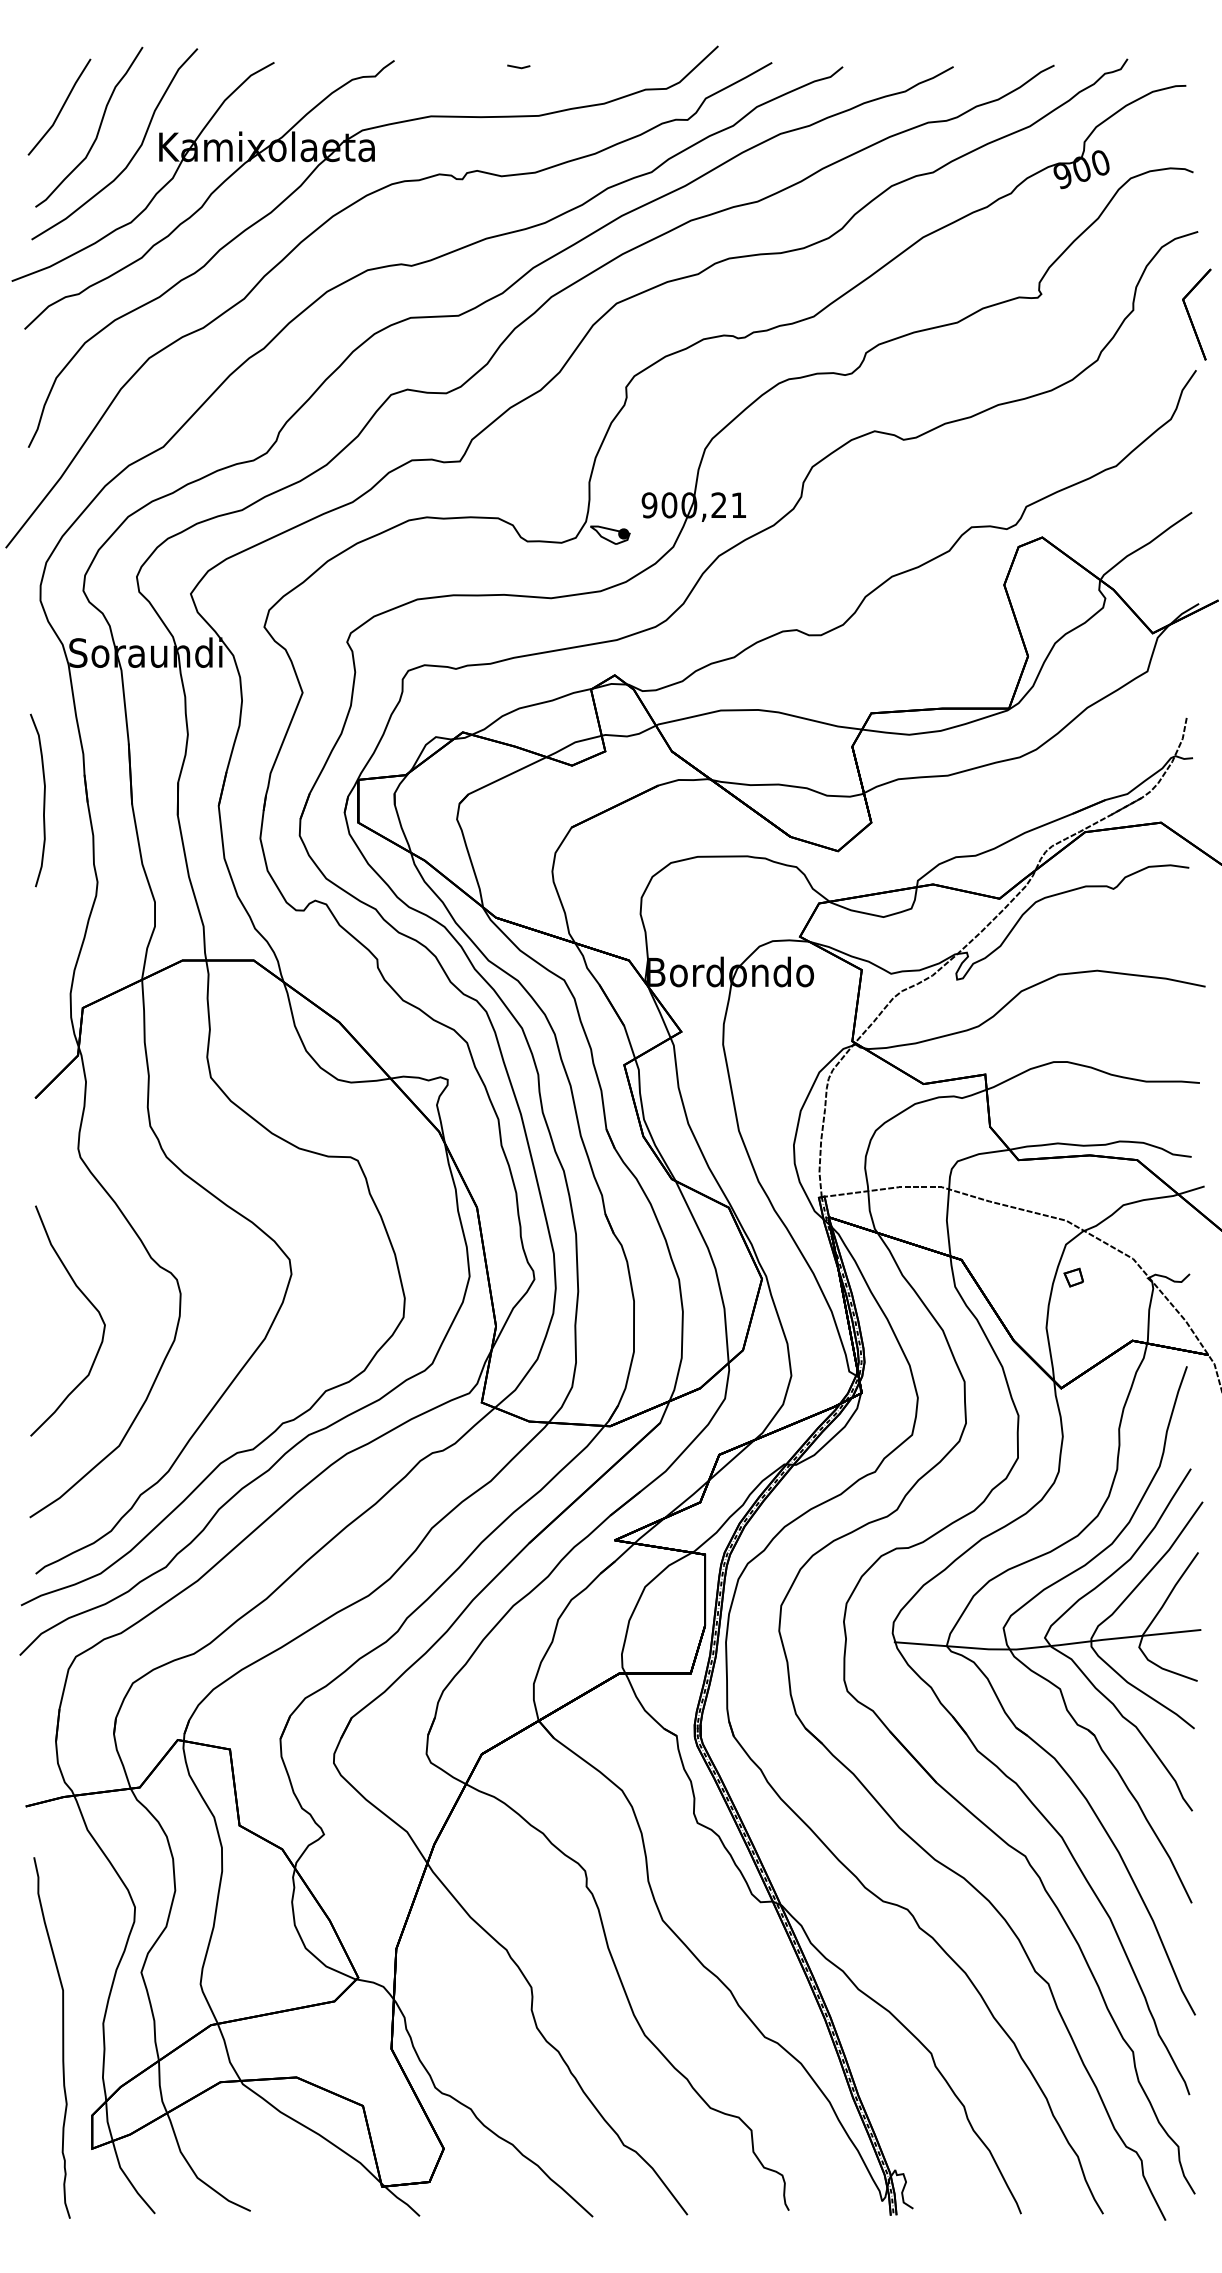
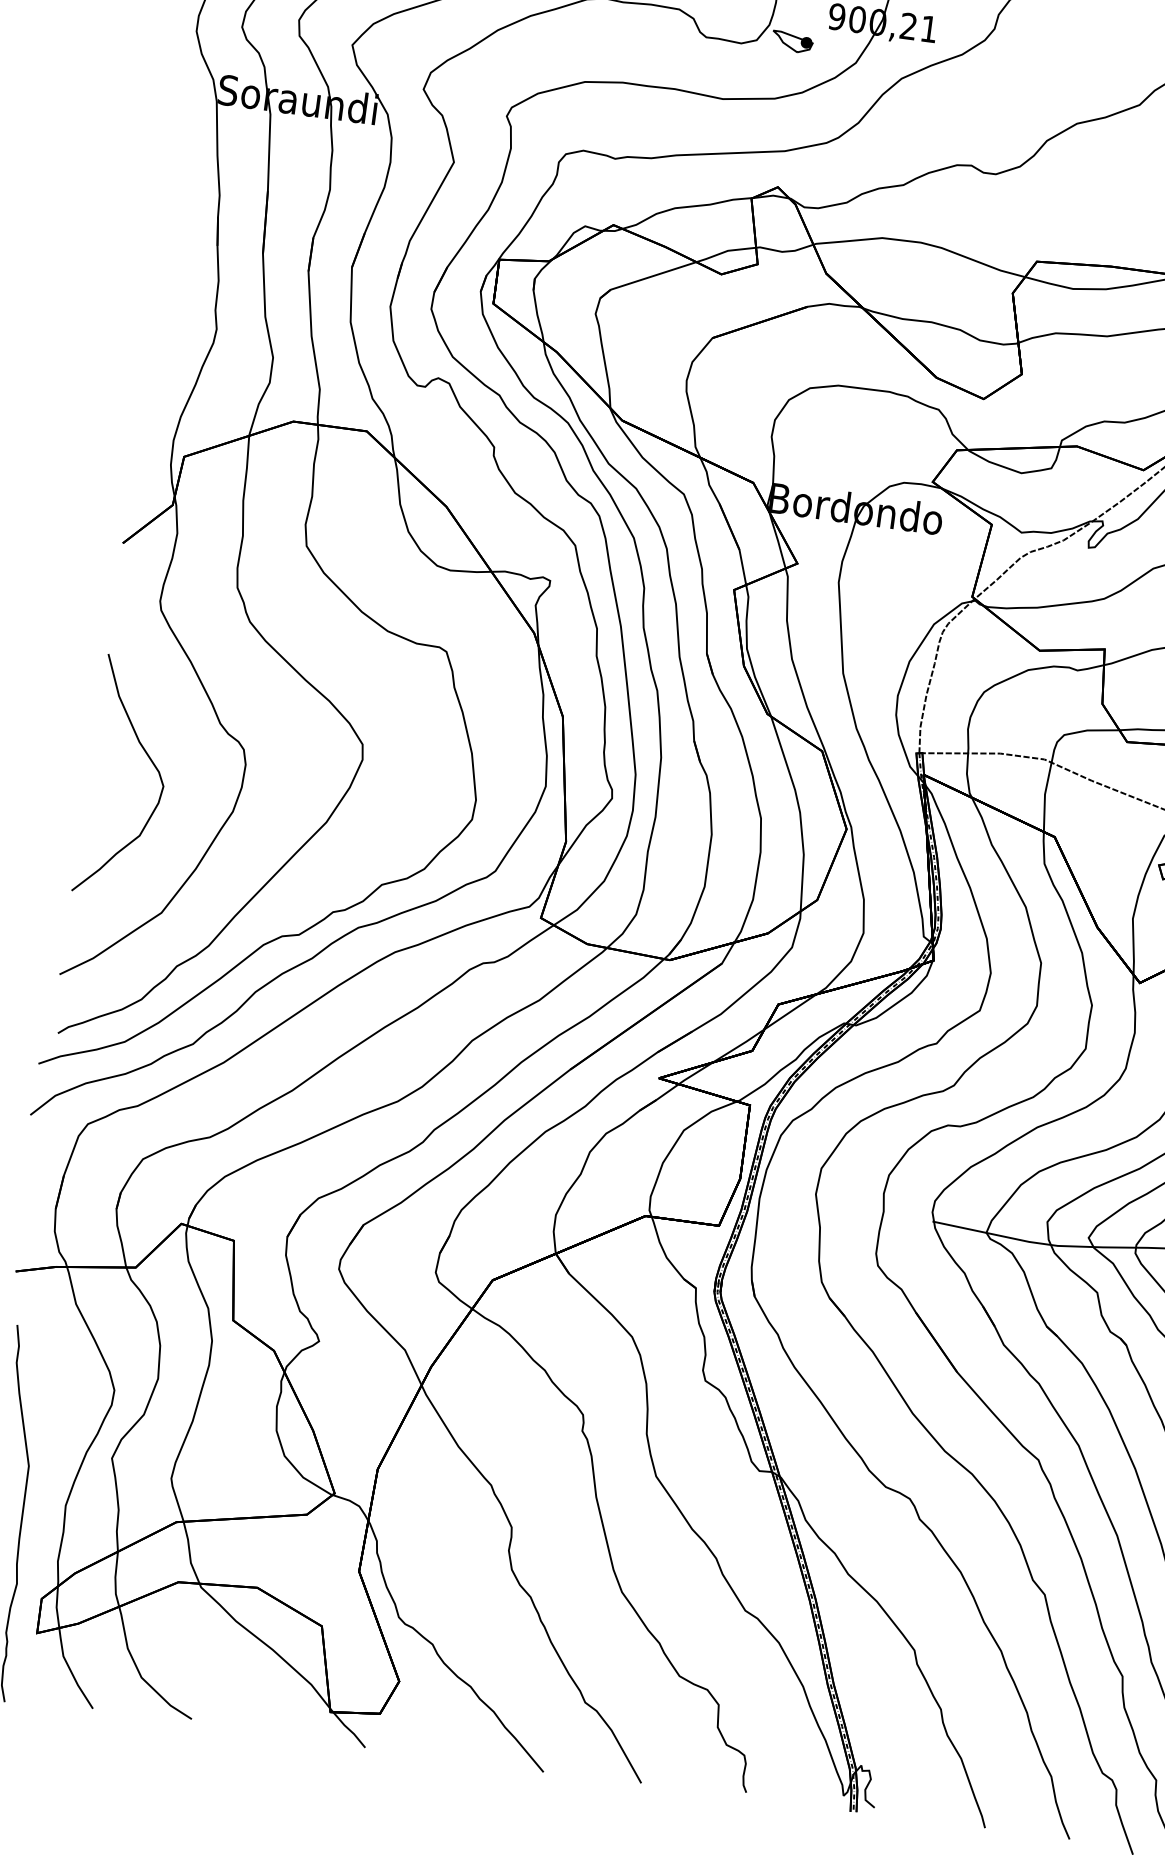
curve: (43, 800) -> (172, 237), removed

